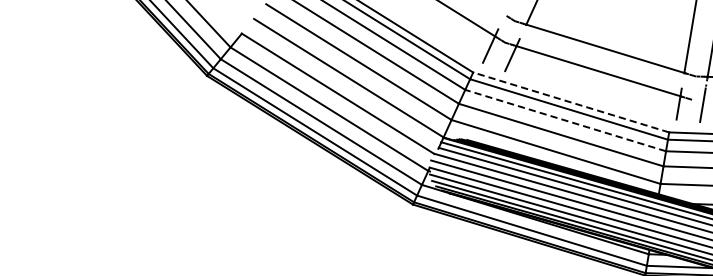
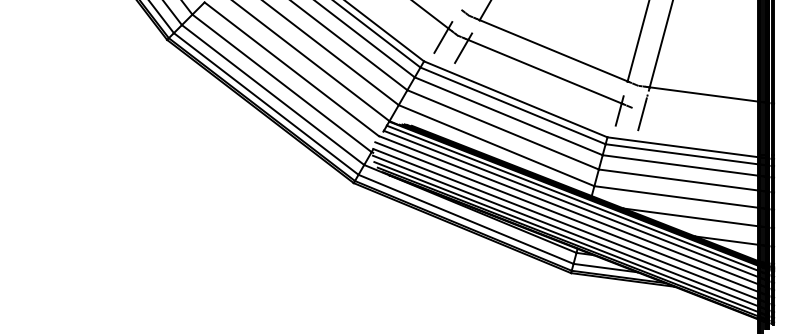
line: (570, 102) -> (515, 99), dashed -> solid
line: (565, 120) -> (508, 116), dashed -> solid

